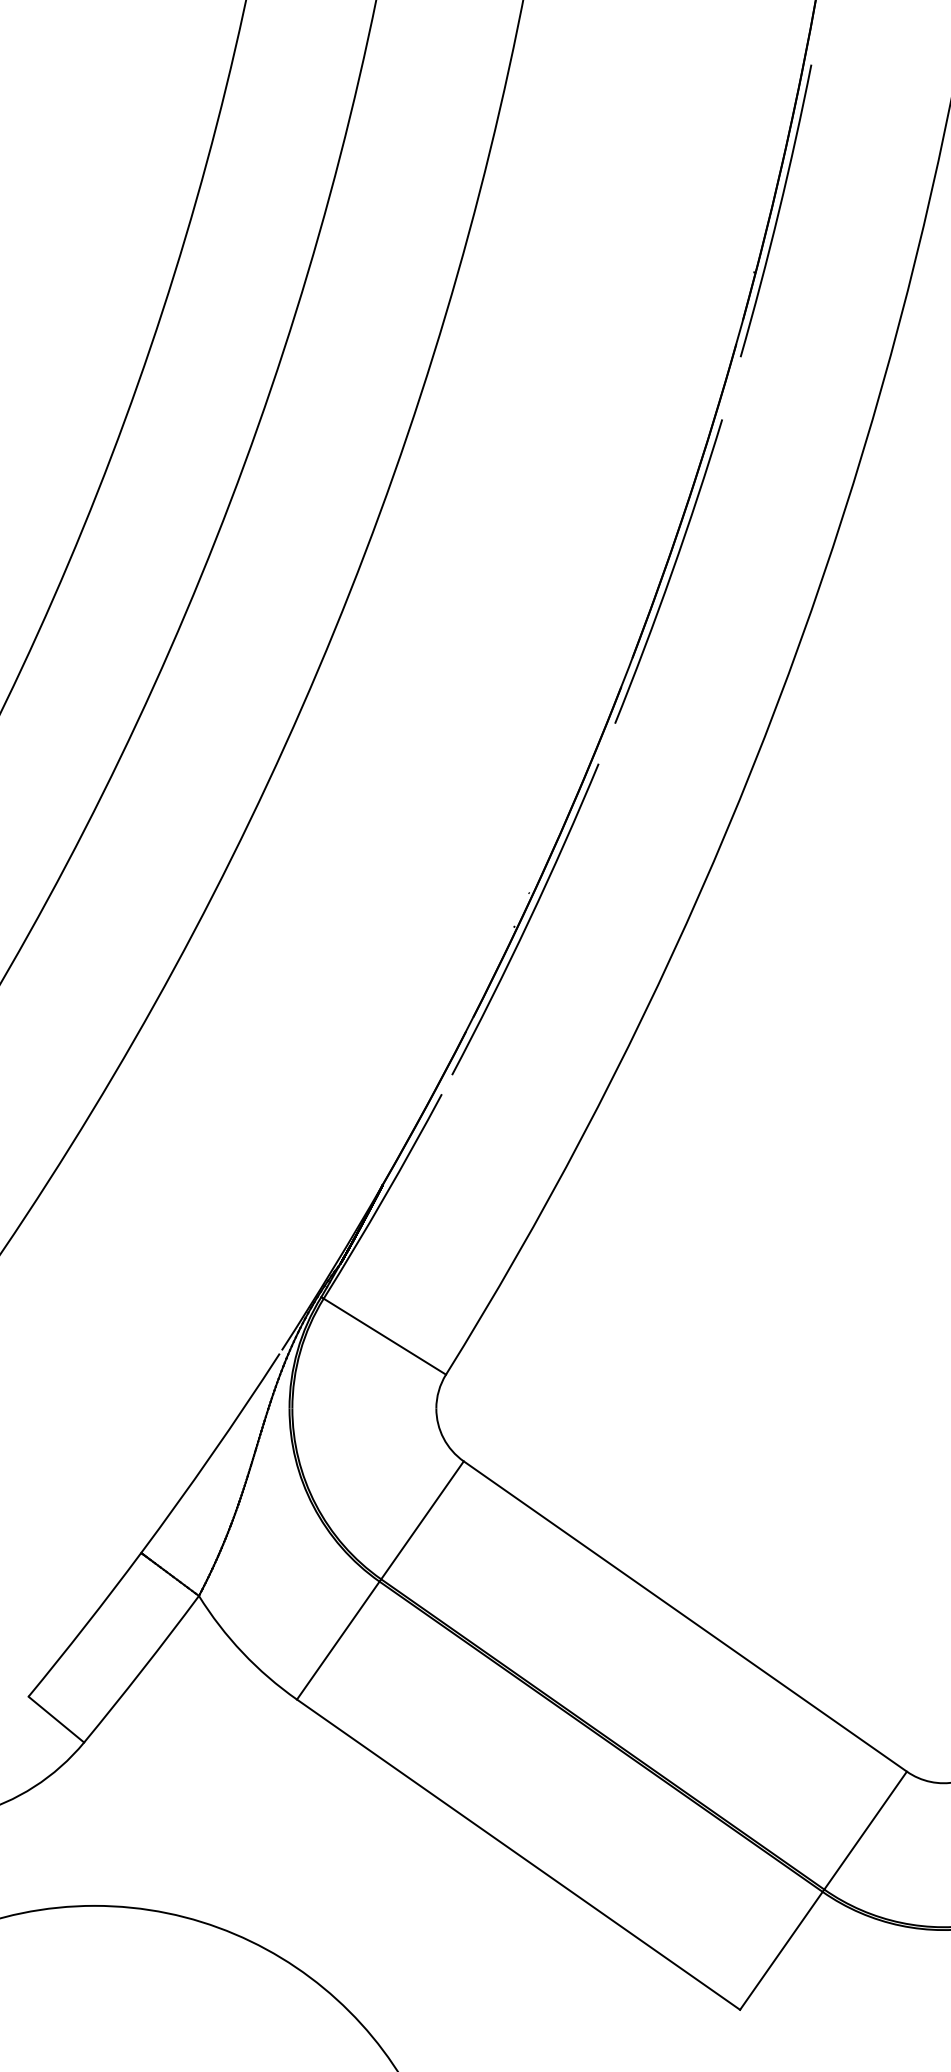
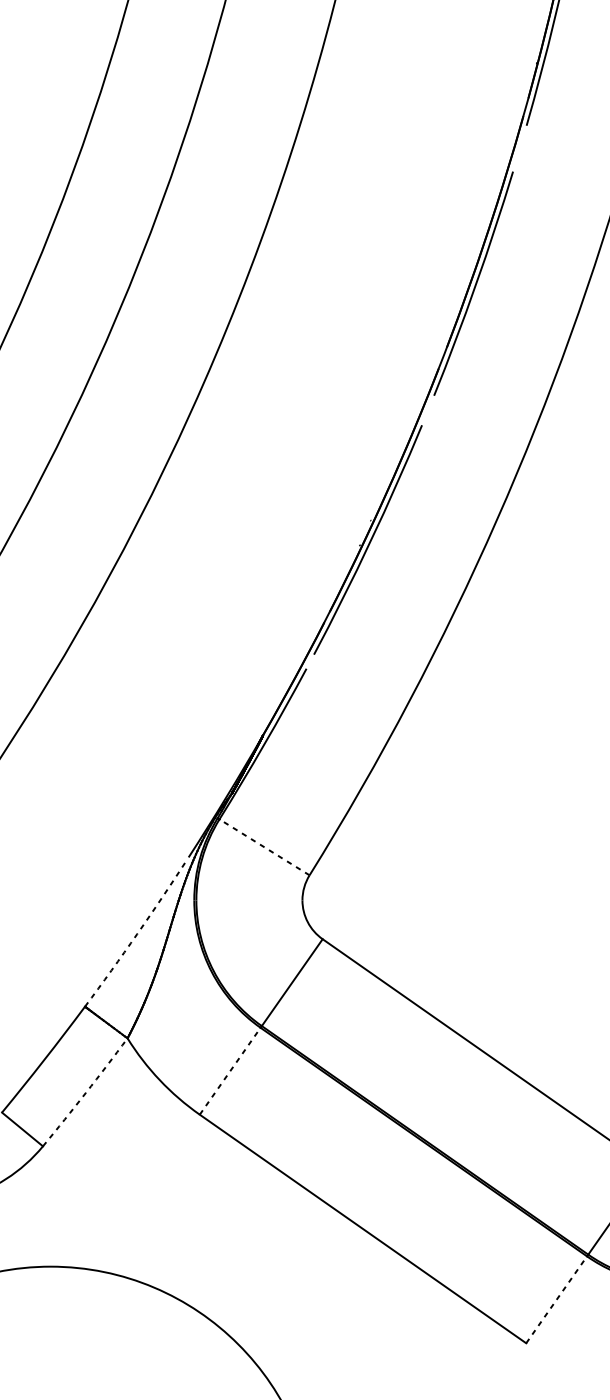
line: (384, 1336) -> (264, 847), solid -> dashed
arc: (212, 1454) -> (137, 934), solid -> dashed
line: (338, 1640) -> (230, 1071), solid -> dashed
arc: (142, 1669) -> (85, 1092), solid -> dashed
line: (781, 1950) -> (556, 1299), solid -> dashed

